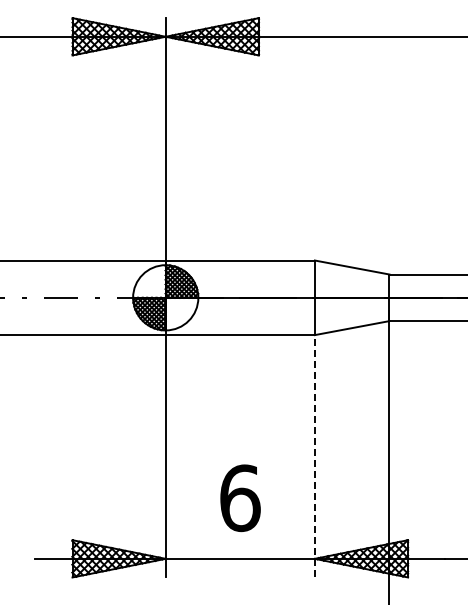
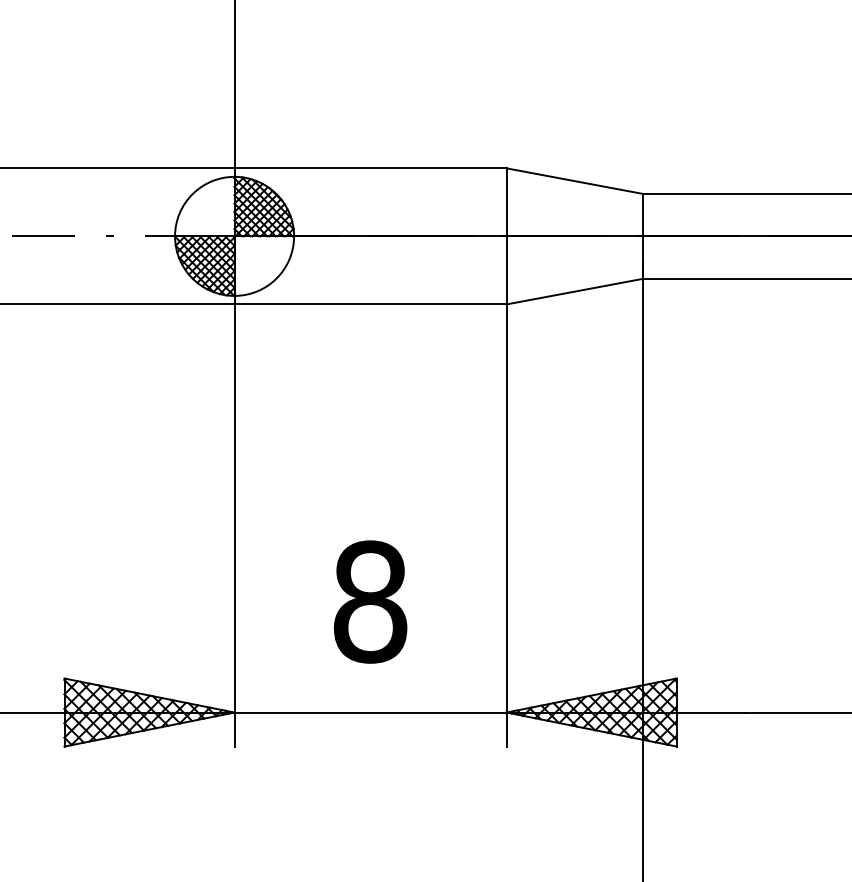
line: (314, 455) -> (505, 524), dashed -> solid
text: (240, 497) -> (370, 600), 6 -> 8

